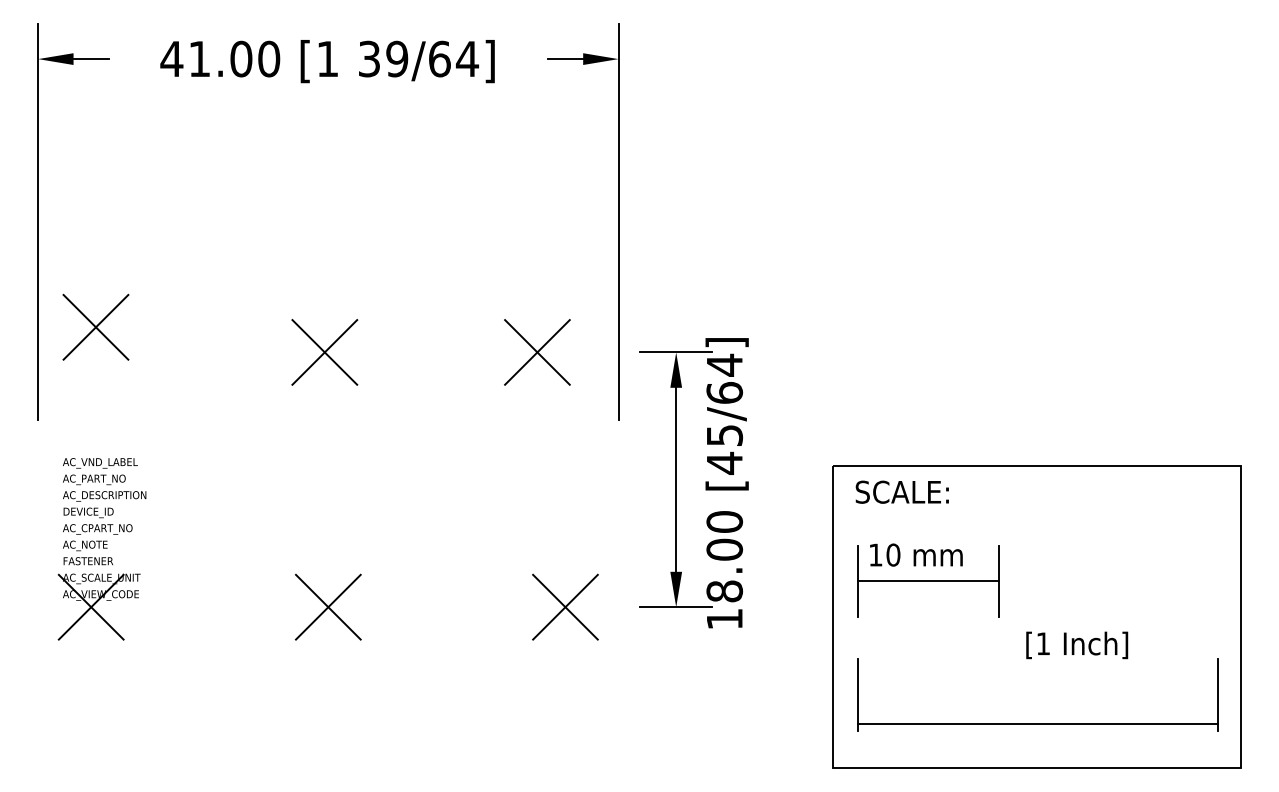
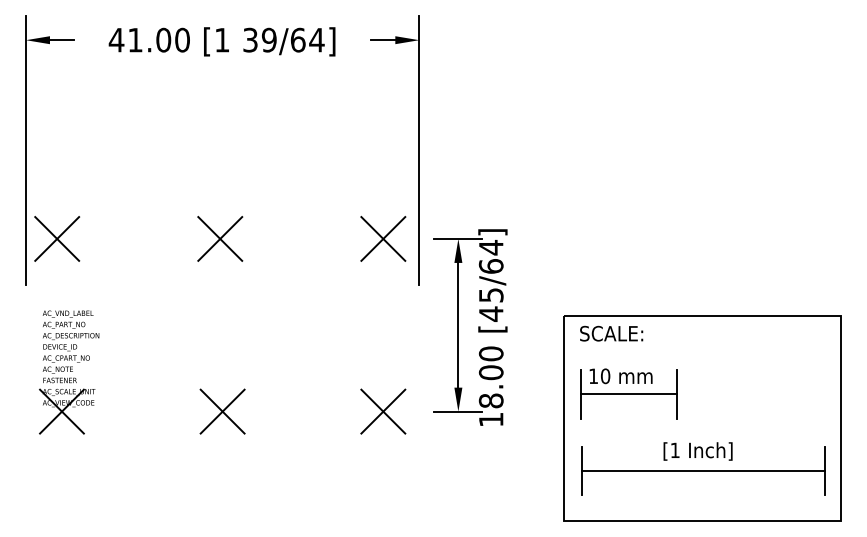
part: (96, 326) -> (57, 238), moved
part: (537, 351) -> (383, 238), moved
text: (1076, 645) -> (697, 451), moved
line: (1037, 725) -> (703, 471), moved

